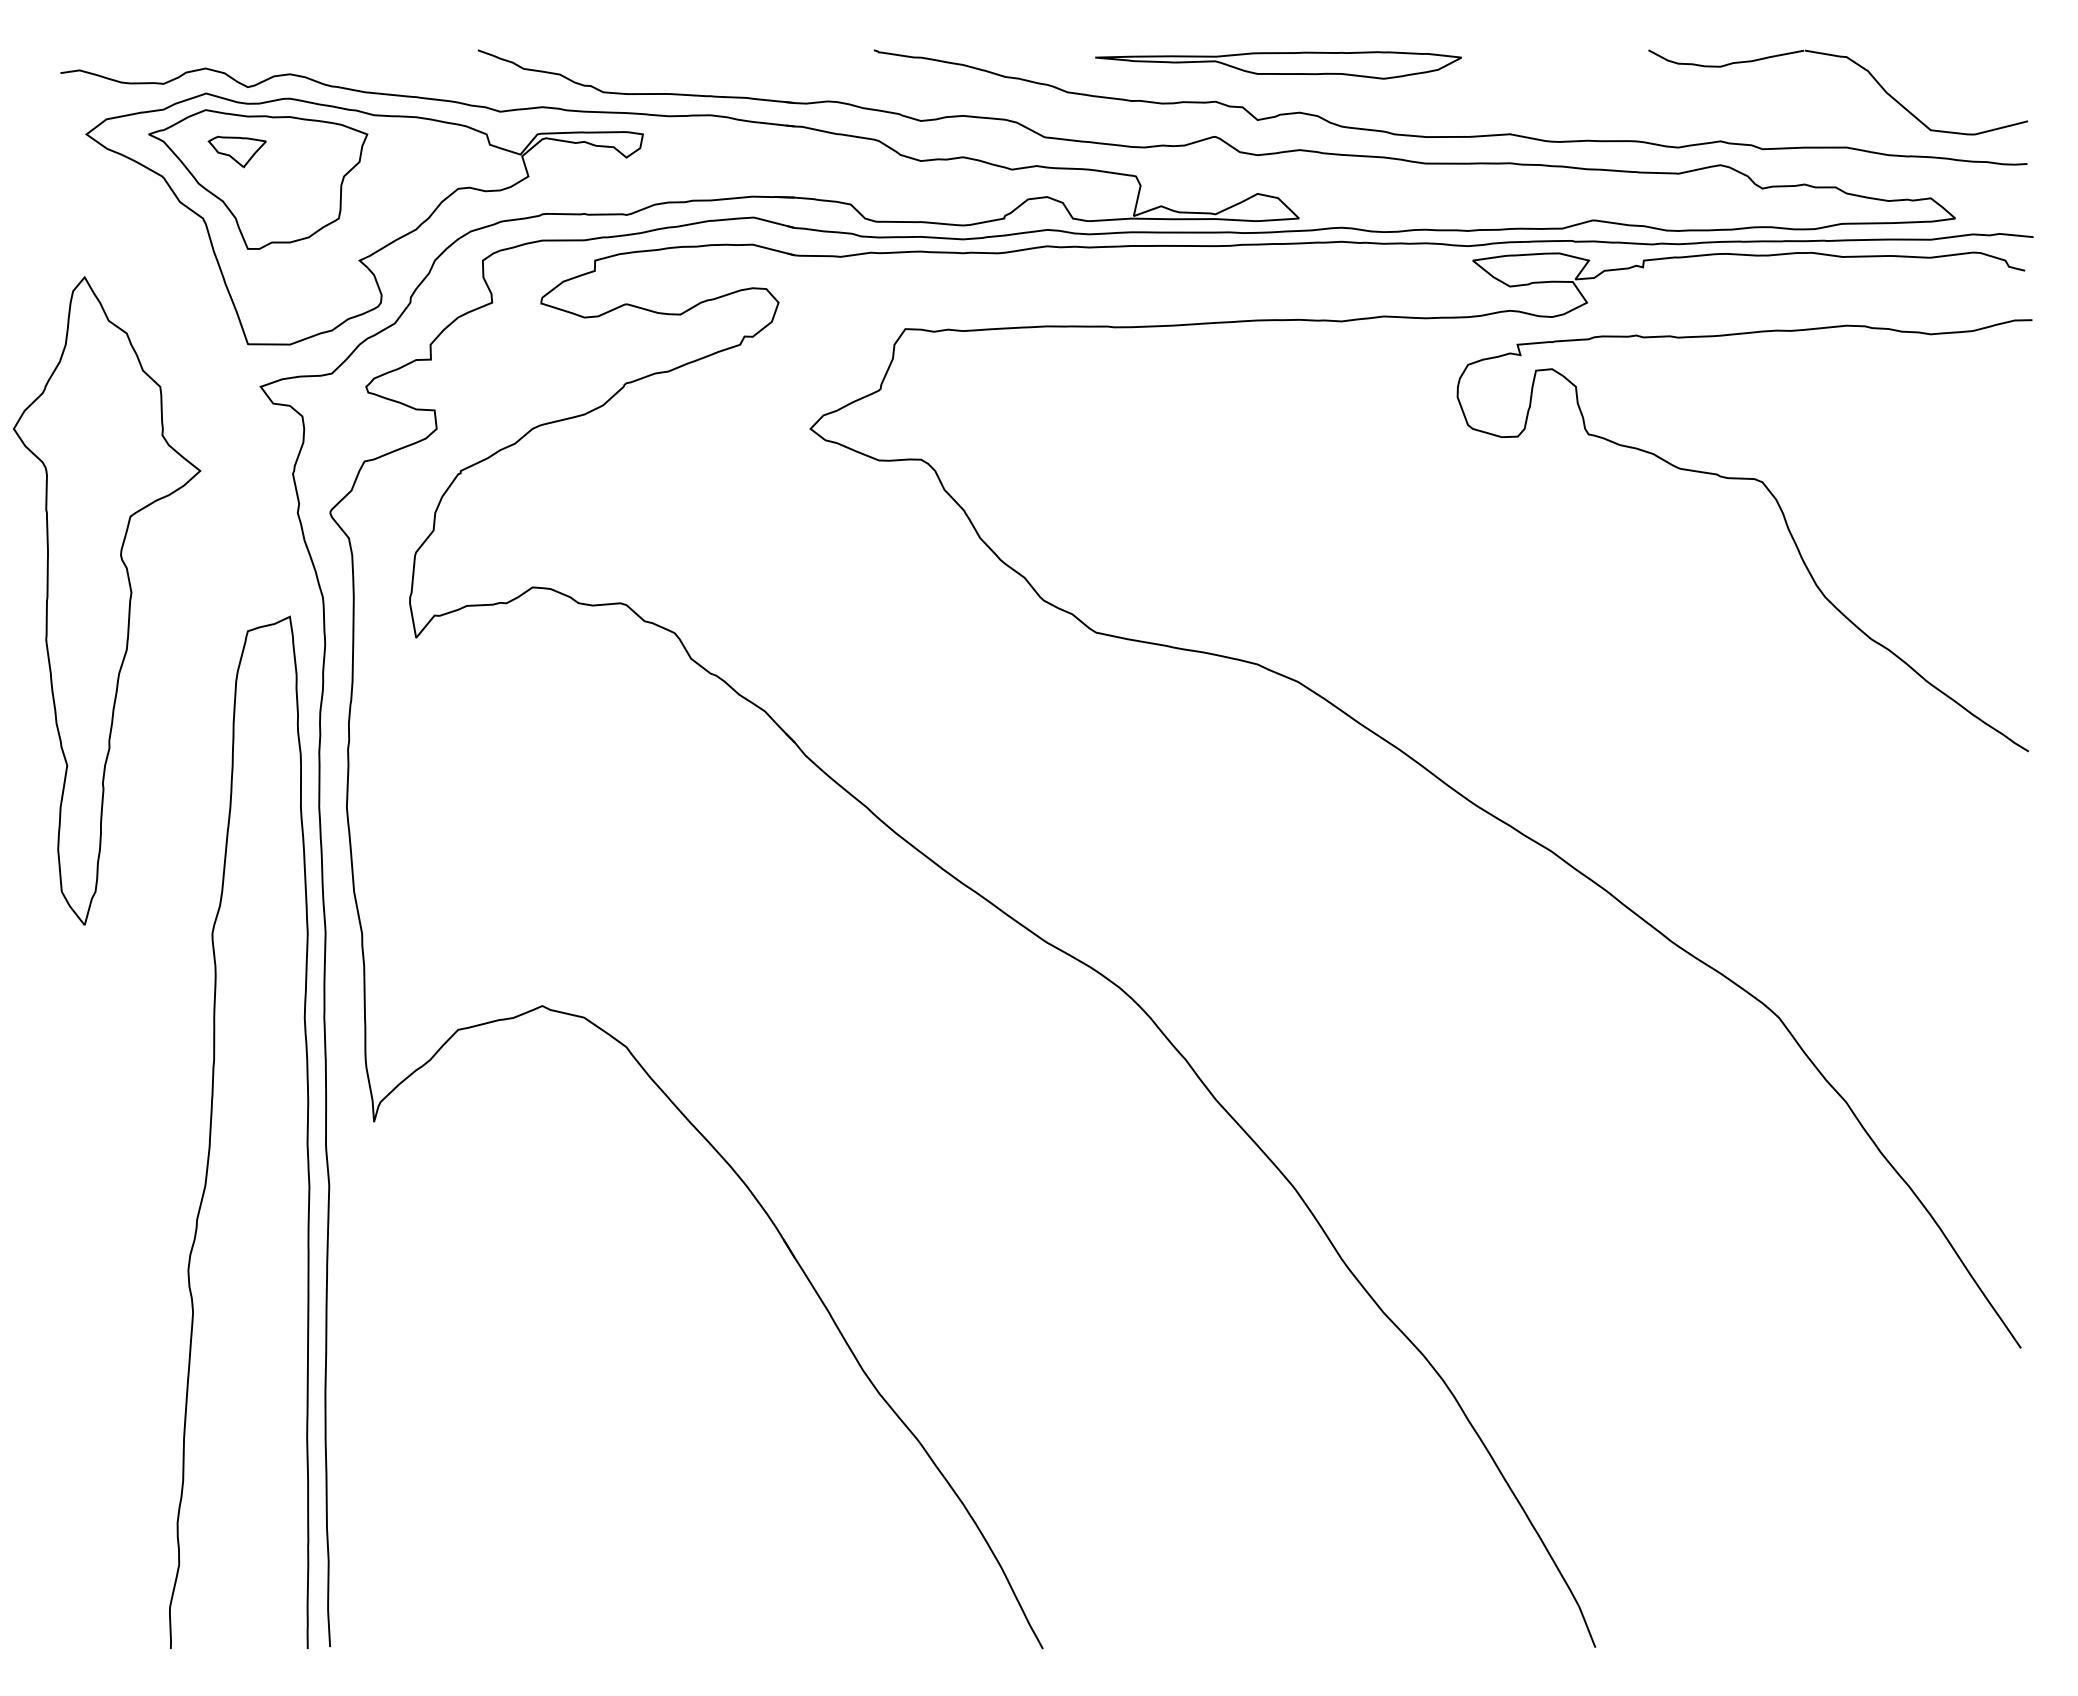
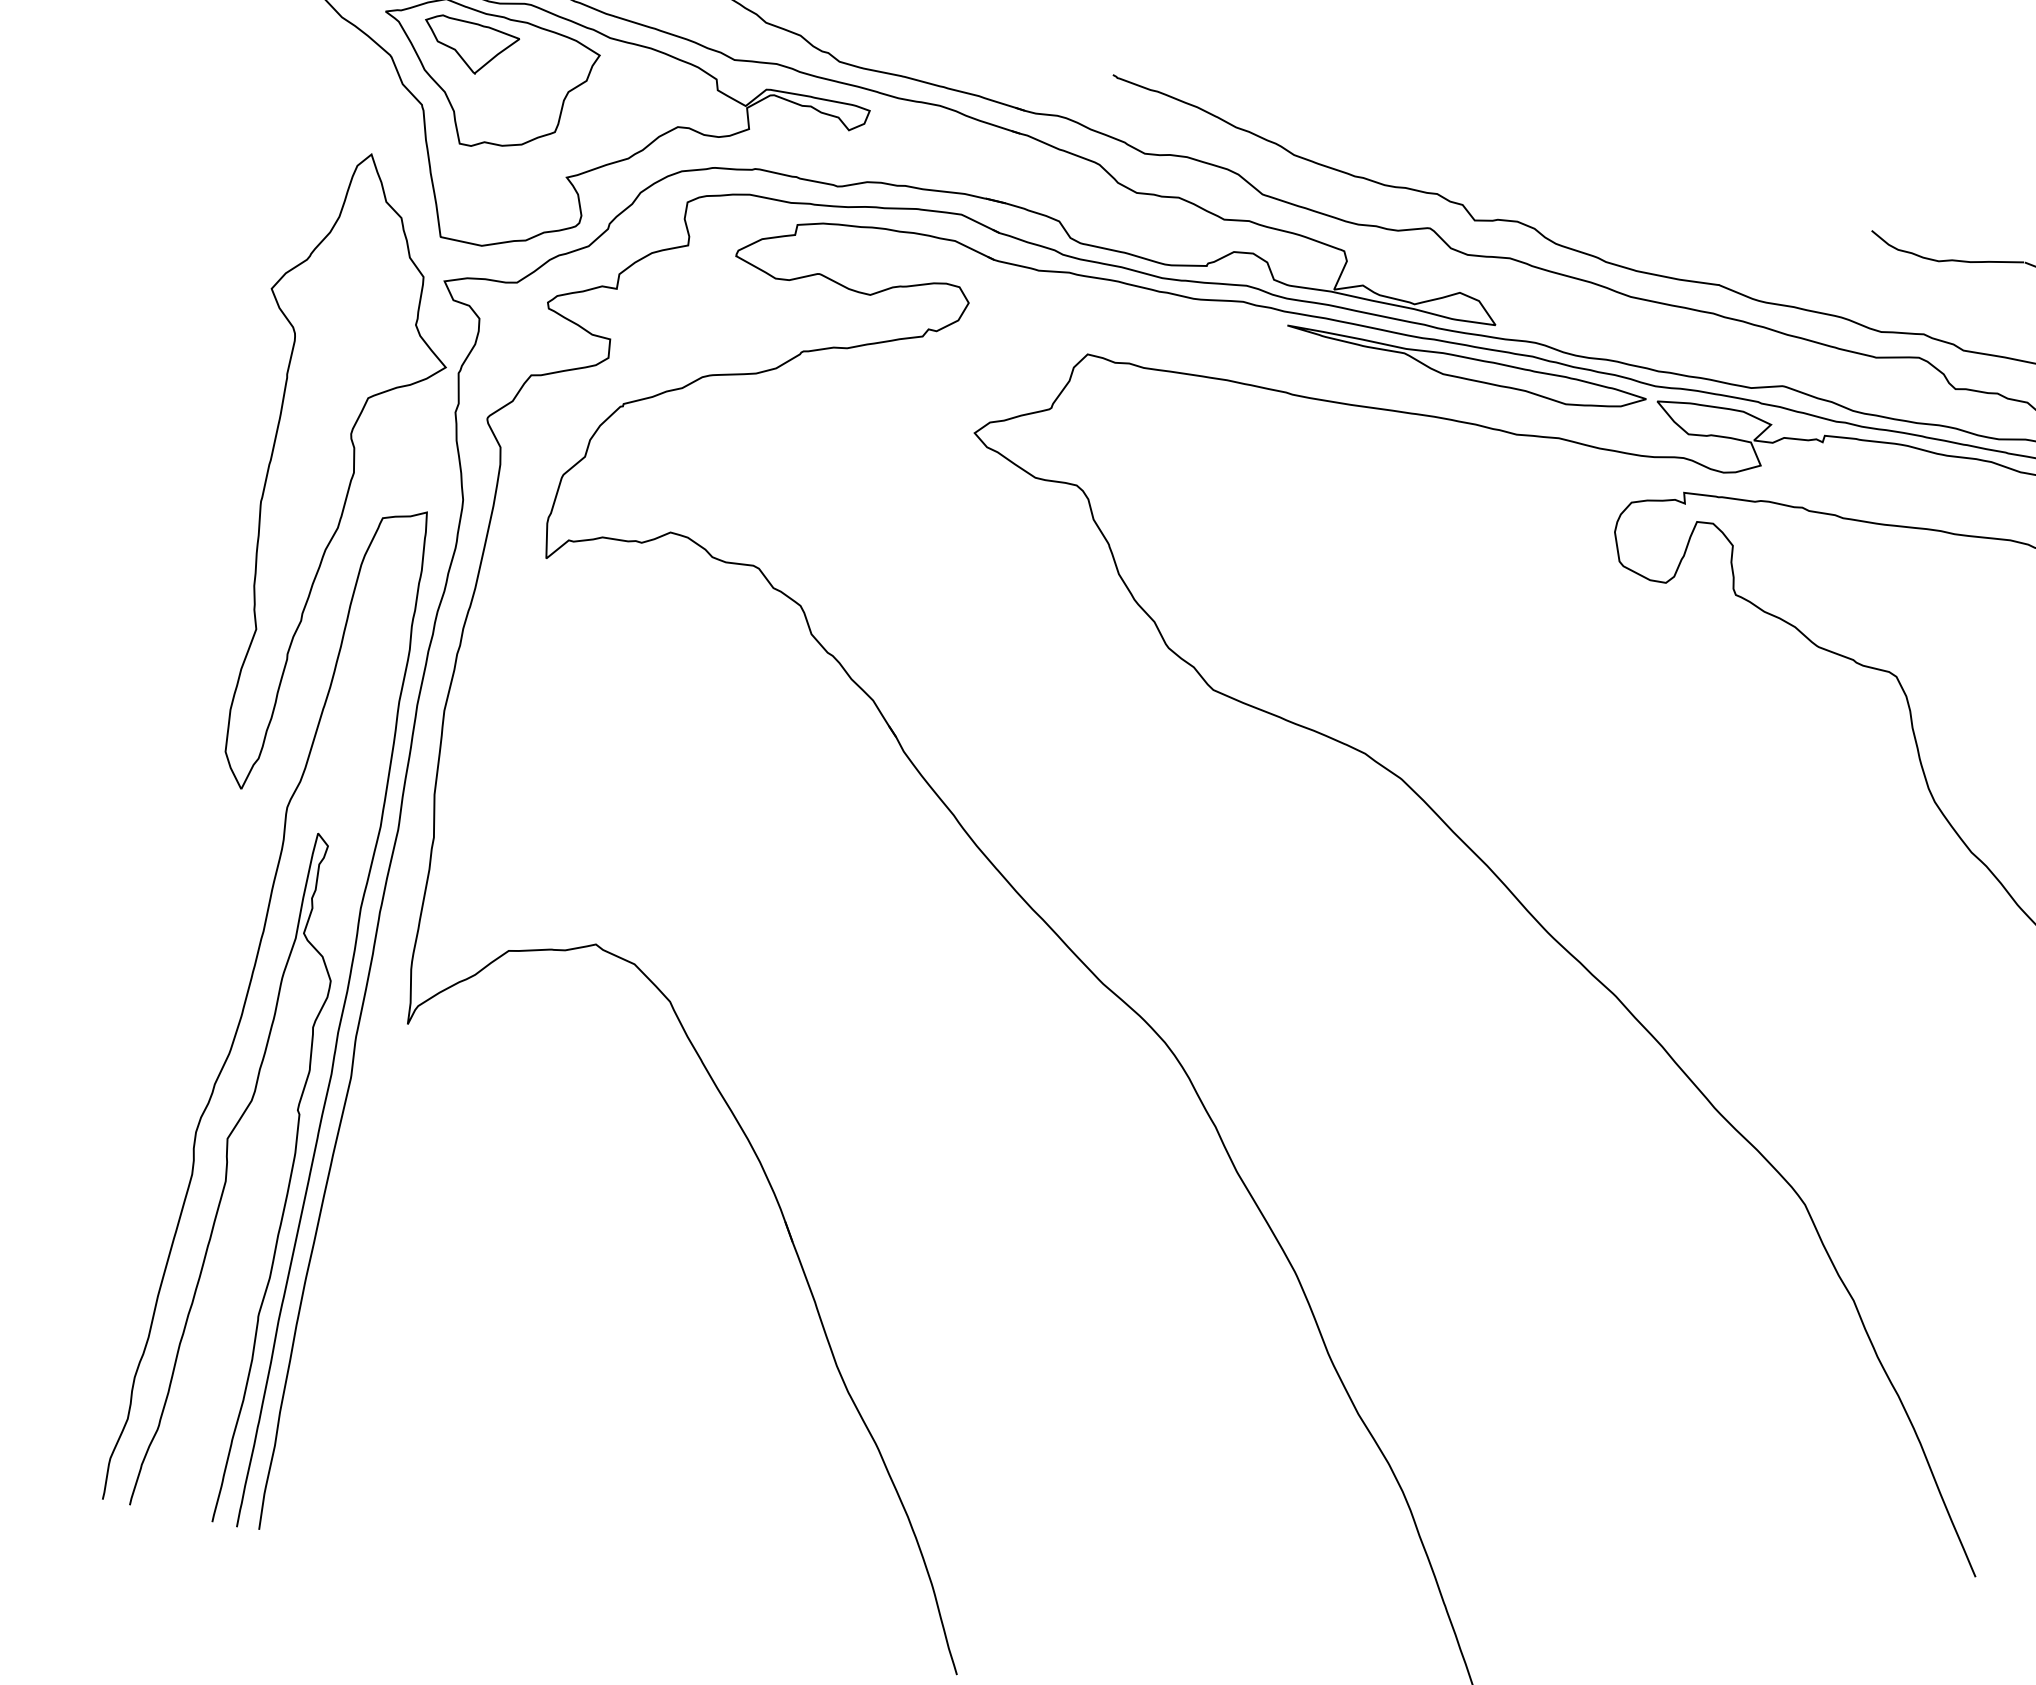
part: (1278, 65) -> (1465, 370), moved
part: (236, 151) -> (468, 45), size x1.67
part: (107, 600) -> (328, 475), moved
curve: (227, 1303) -> (227, 1172), added

